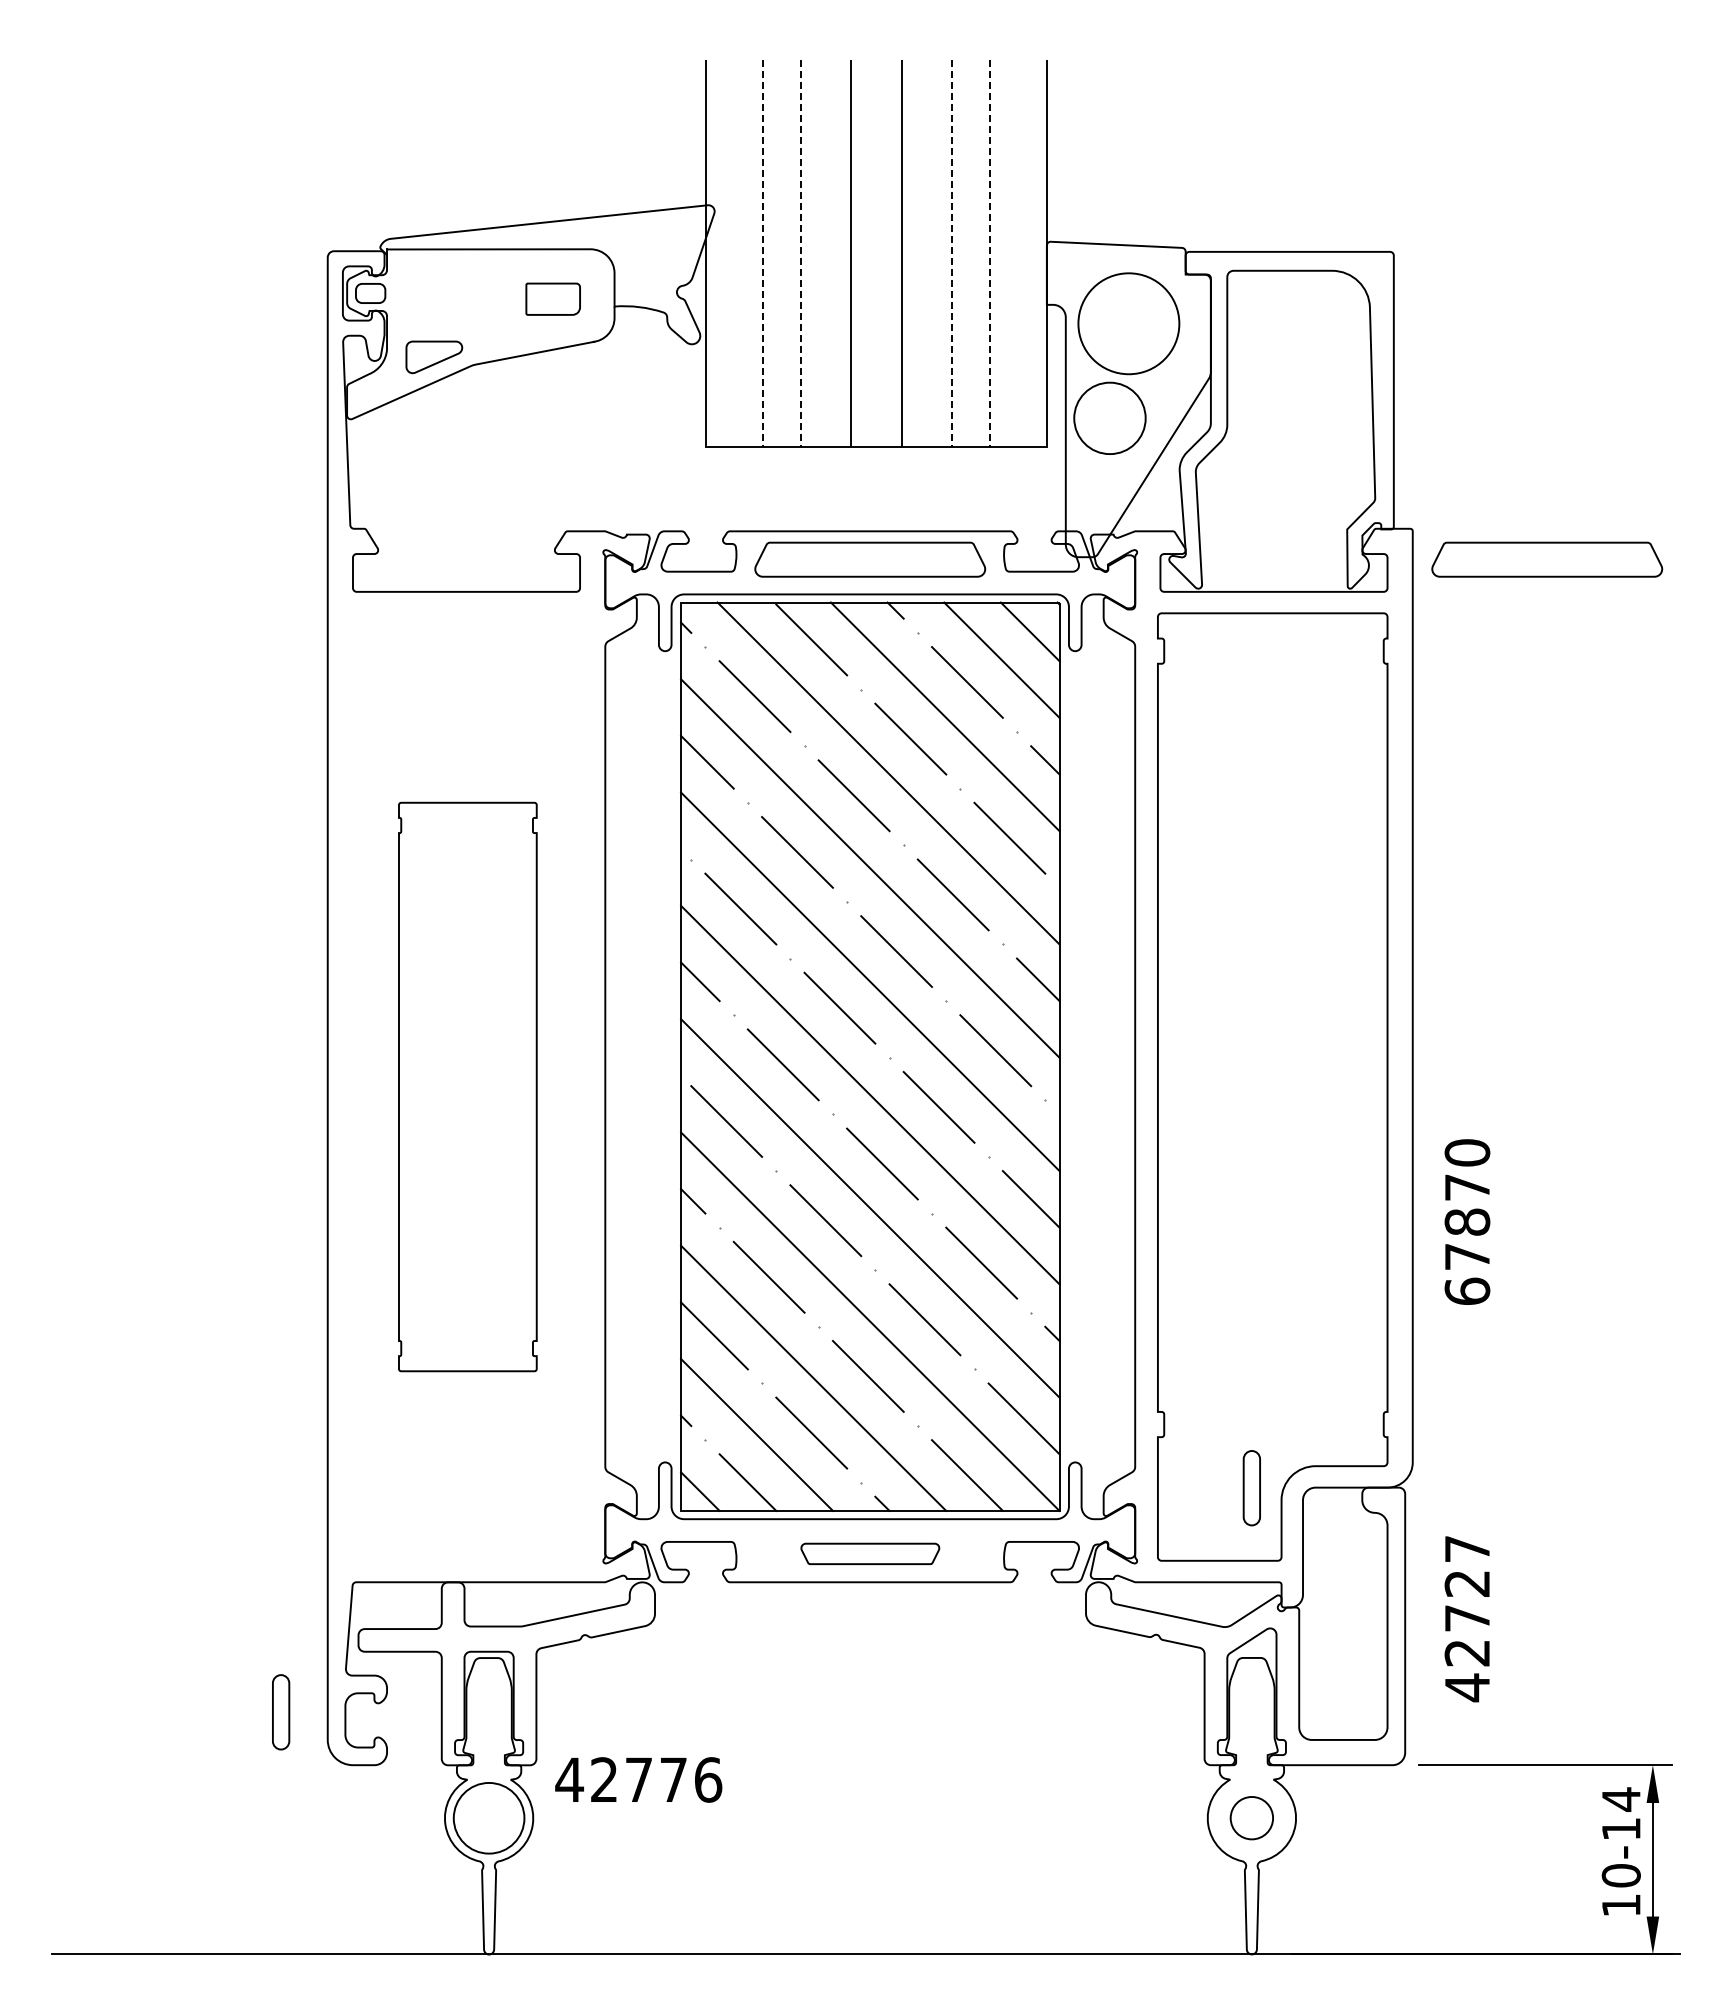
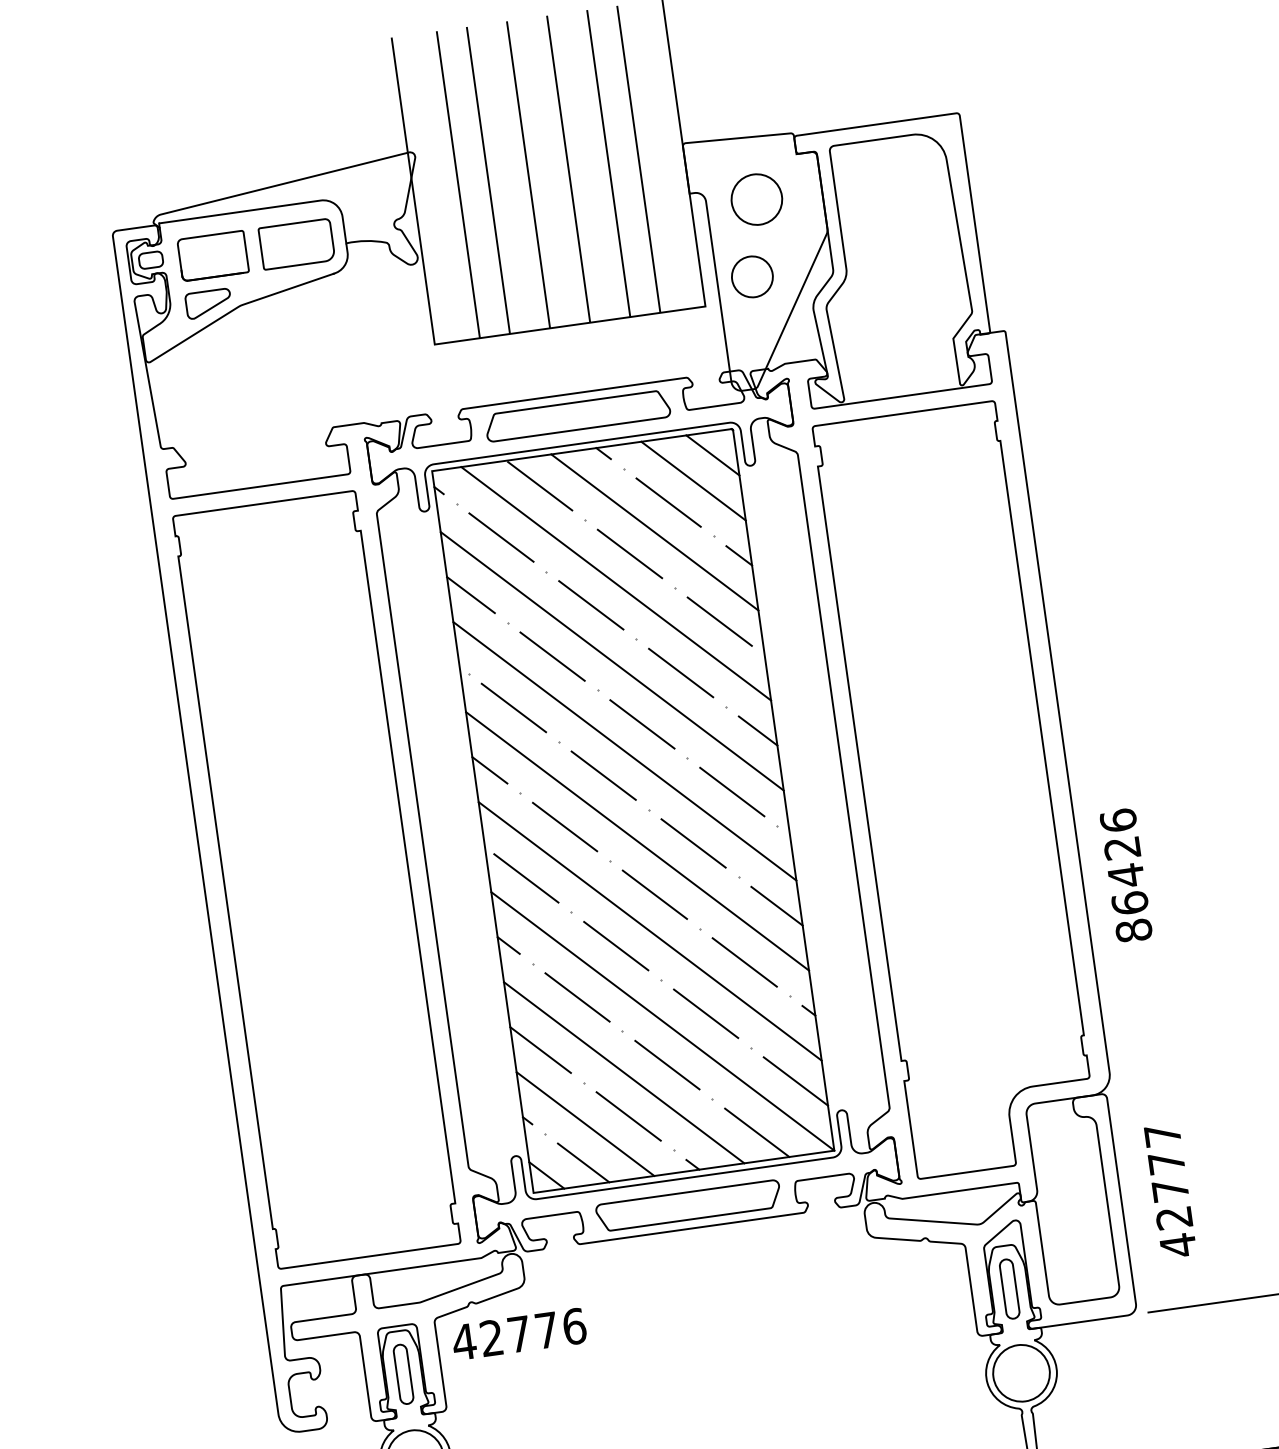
line: (763, 254) -> (458, 185), dashed -> solid
line: (800, 254) -> (488, 181), dashed -> solid
line: (952, 254) -> (609, 164), dashed -> solid
line: (990, 254) -> (639, 160), dashed -> solid
part: (447, 299) -> (212, 256), added
part: (552, 299) -> (296, 244), size x1.67
circle: (1128, 323) -> (756, 199), size x0.62
circle: (1109, 417) -> (751, 276), size x0.71
part: (1547, 559) -> (1115, 340), removed
part: (467, 1086) -> (316, 879), size x1.67
text: (1467, 1222) -> (1126, 875), 67870 -> 86426
part: (1251, 1488) -> (1009, 1289), moved
part: (870, 1553) -> (688, 1205), size x1.67
text: (1466, 1583) -> (1165, 1162), 42727 -> 42777
part: (281, 1712) -> (403, 1374), moved
text: (638, 1779) -> (518, 1334), moved
circle: (1251, 1817) -> (1021, 1372), size x1.67

